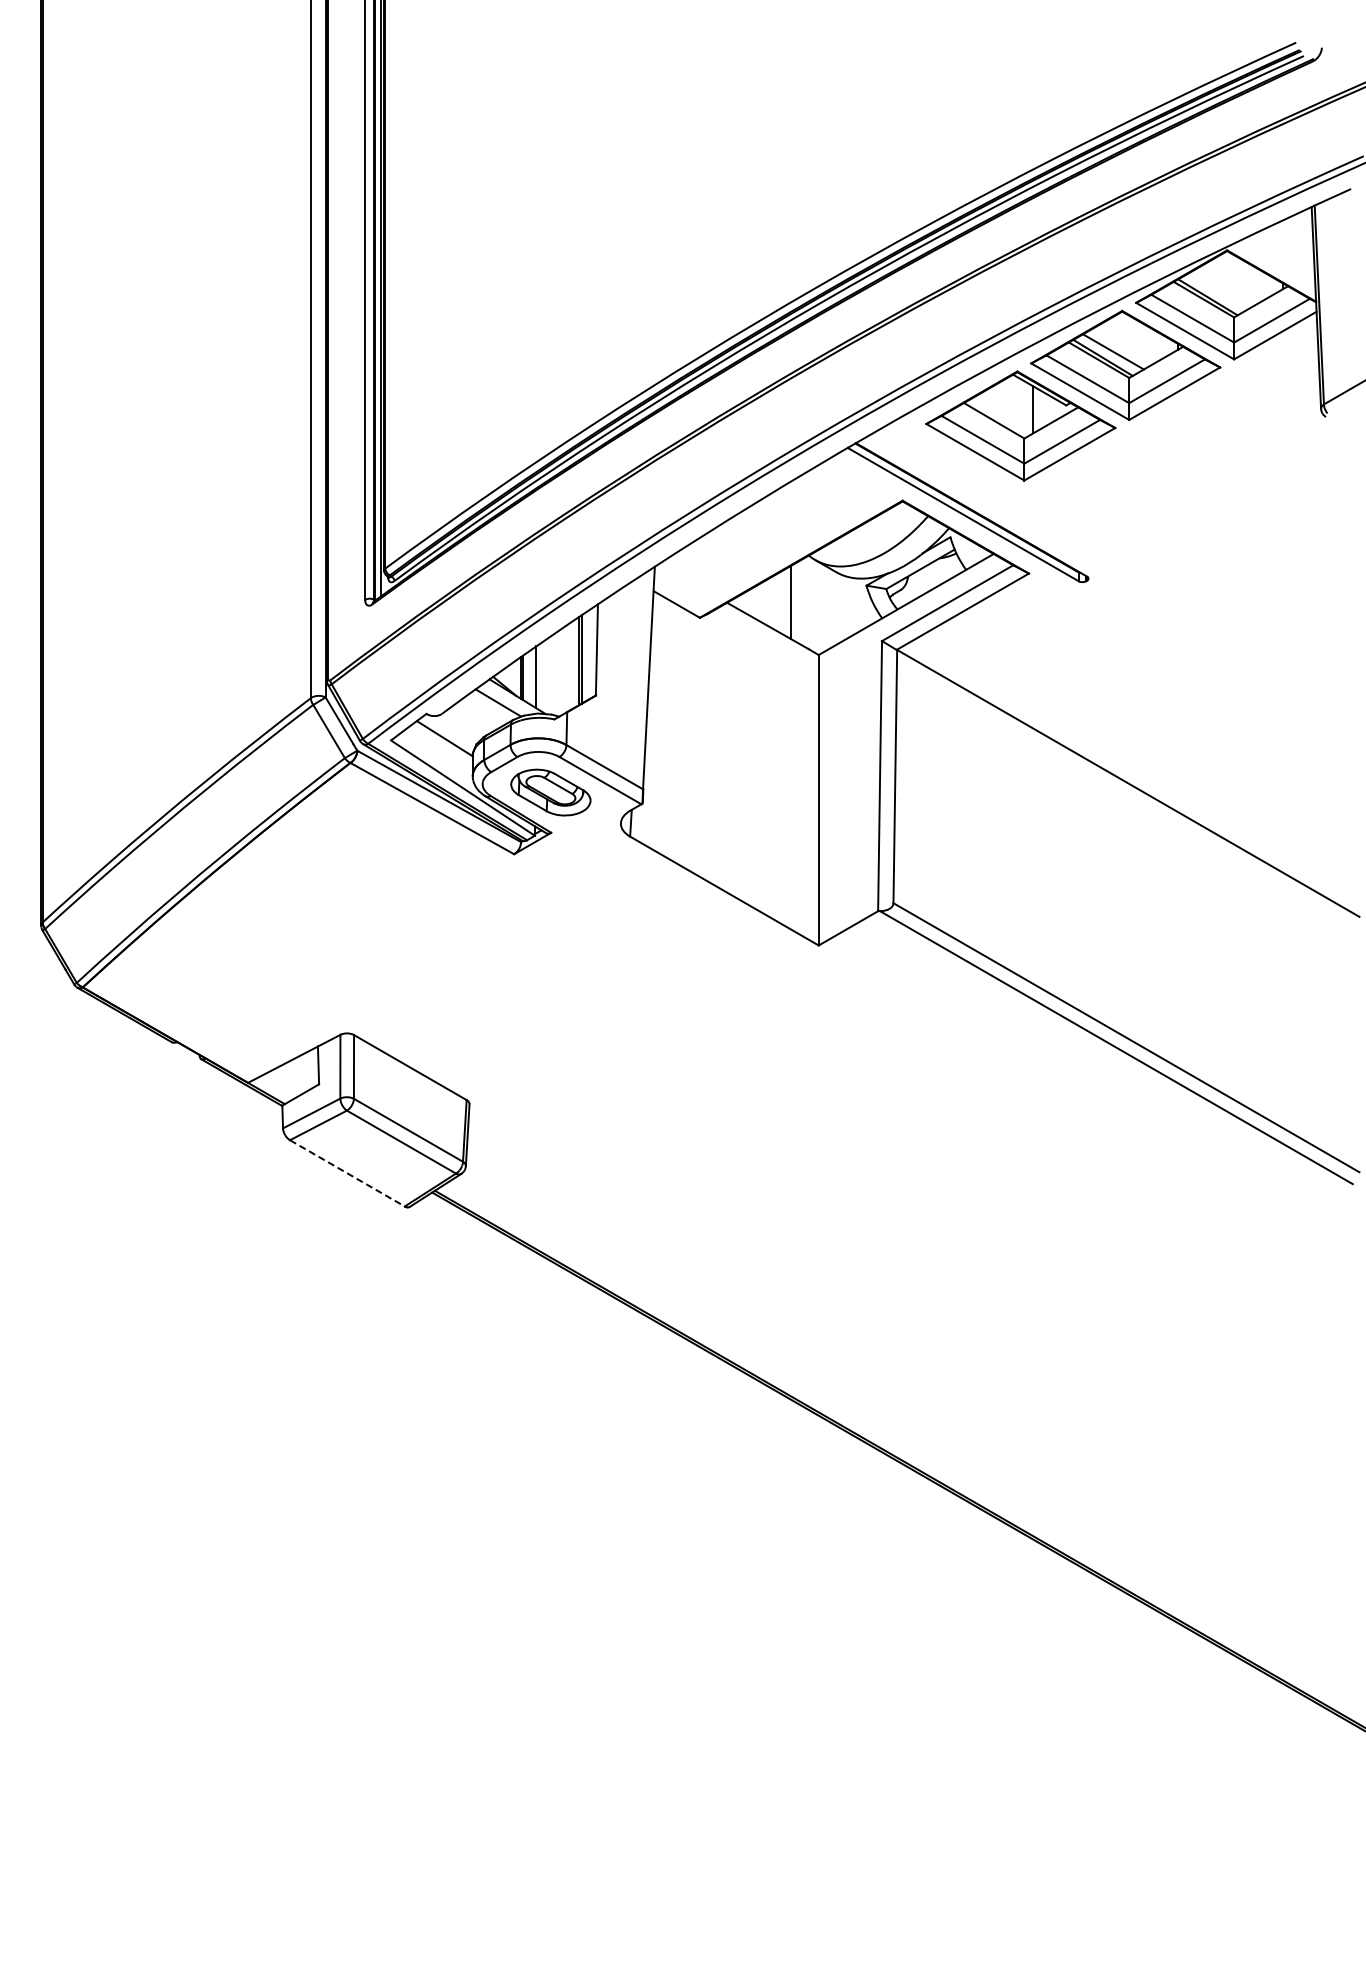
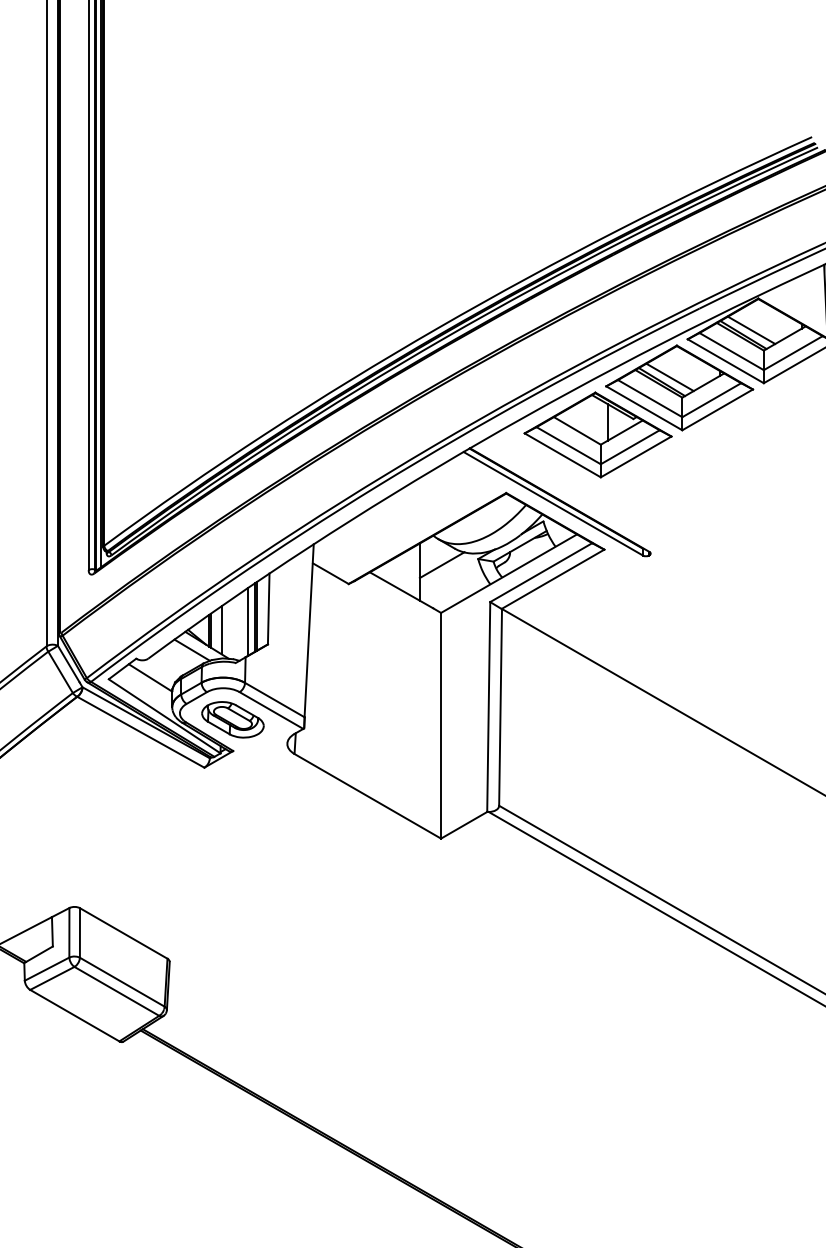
line: (1217, 290) -> (750, 329), added
line: (820, 593) -> (442, 565), added
line: (569, 666) -> (247, 621), added
line: (347, 1173) -> (74, 1015), dashed -> solid

